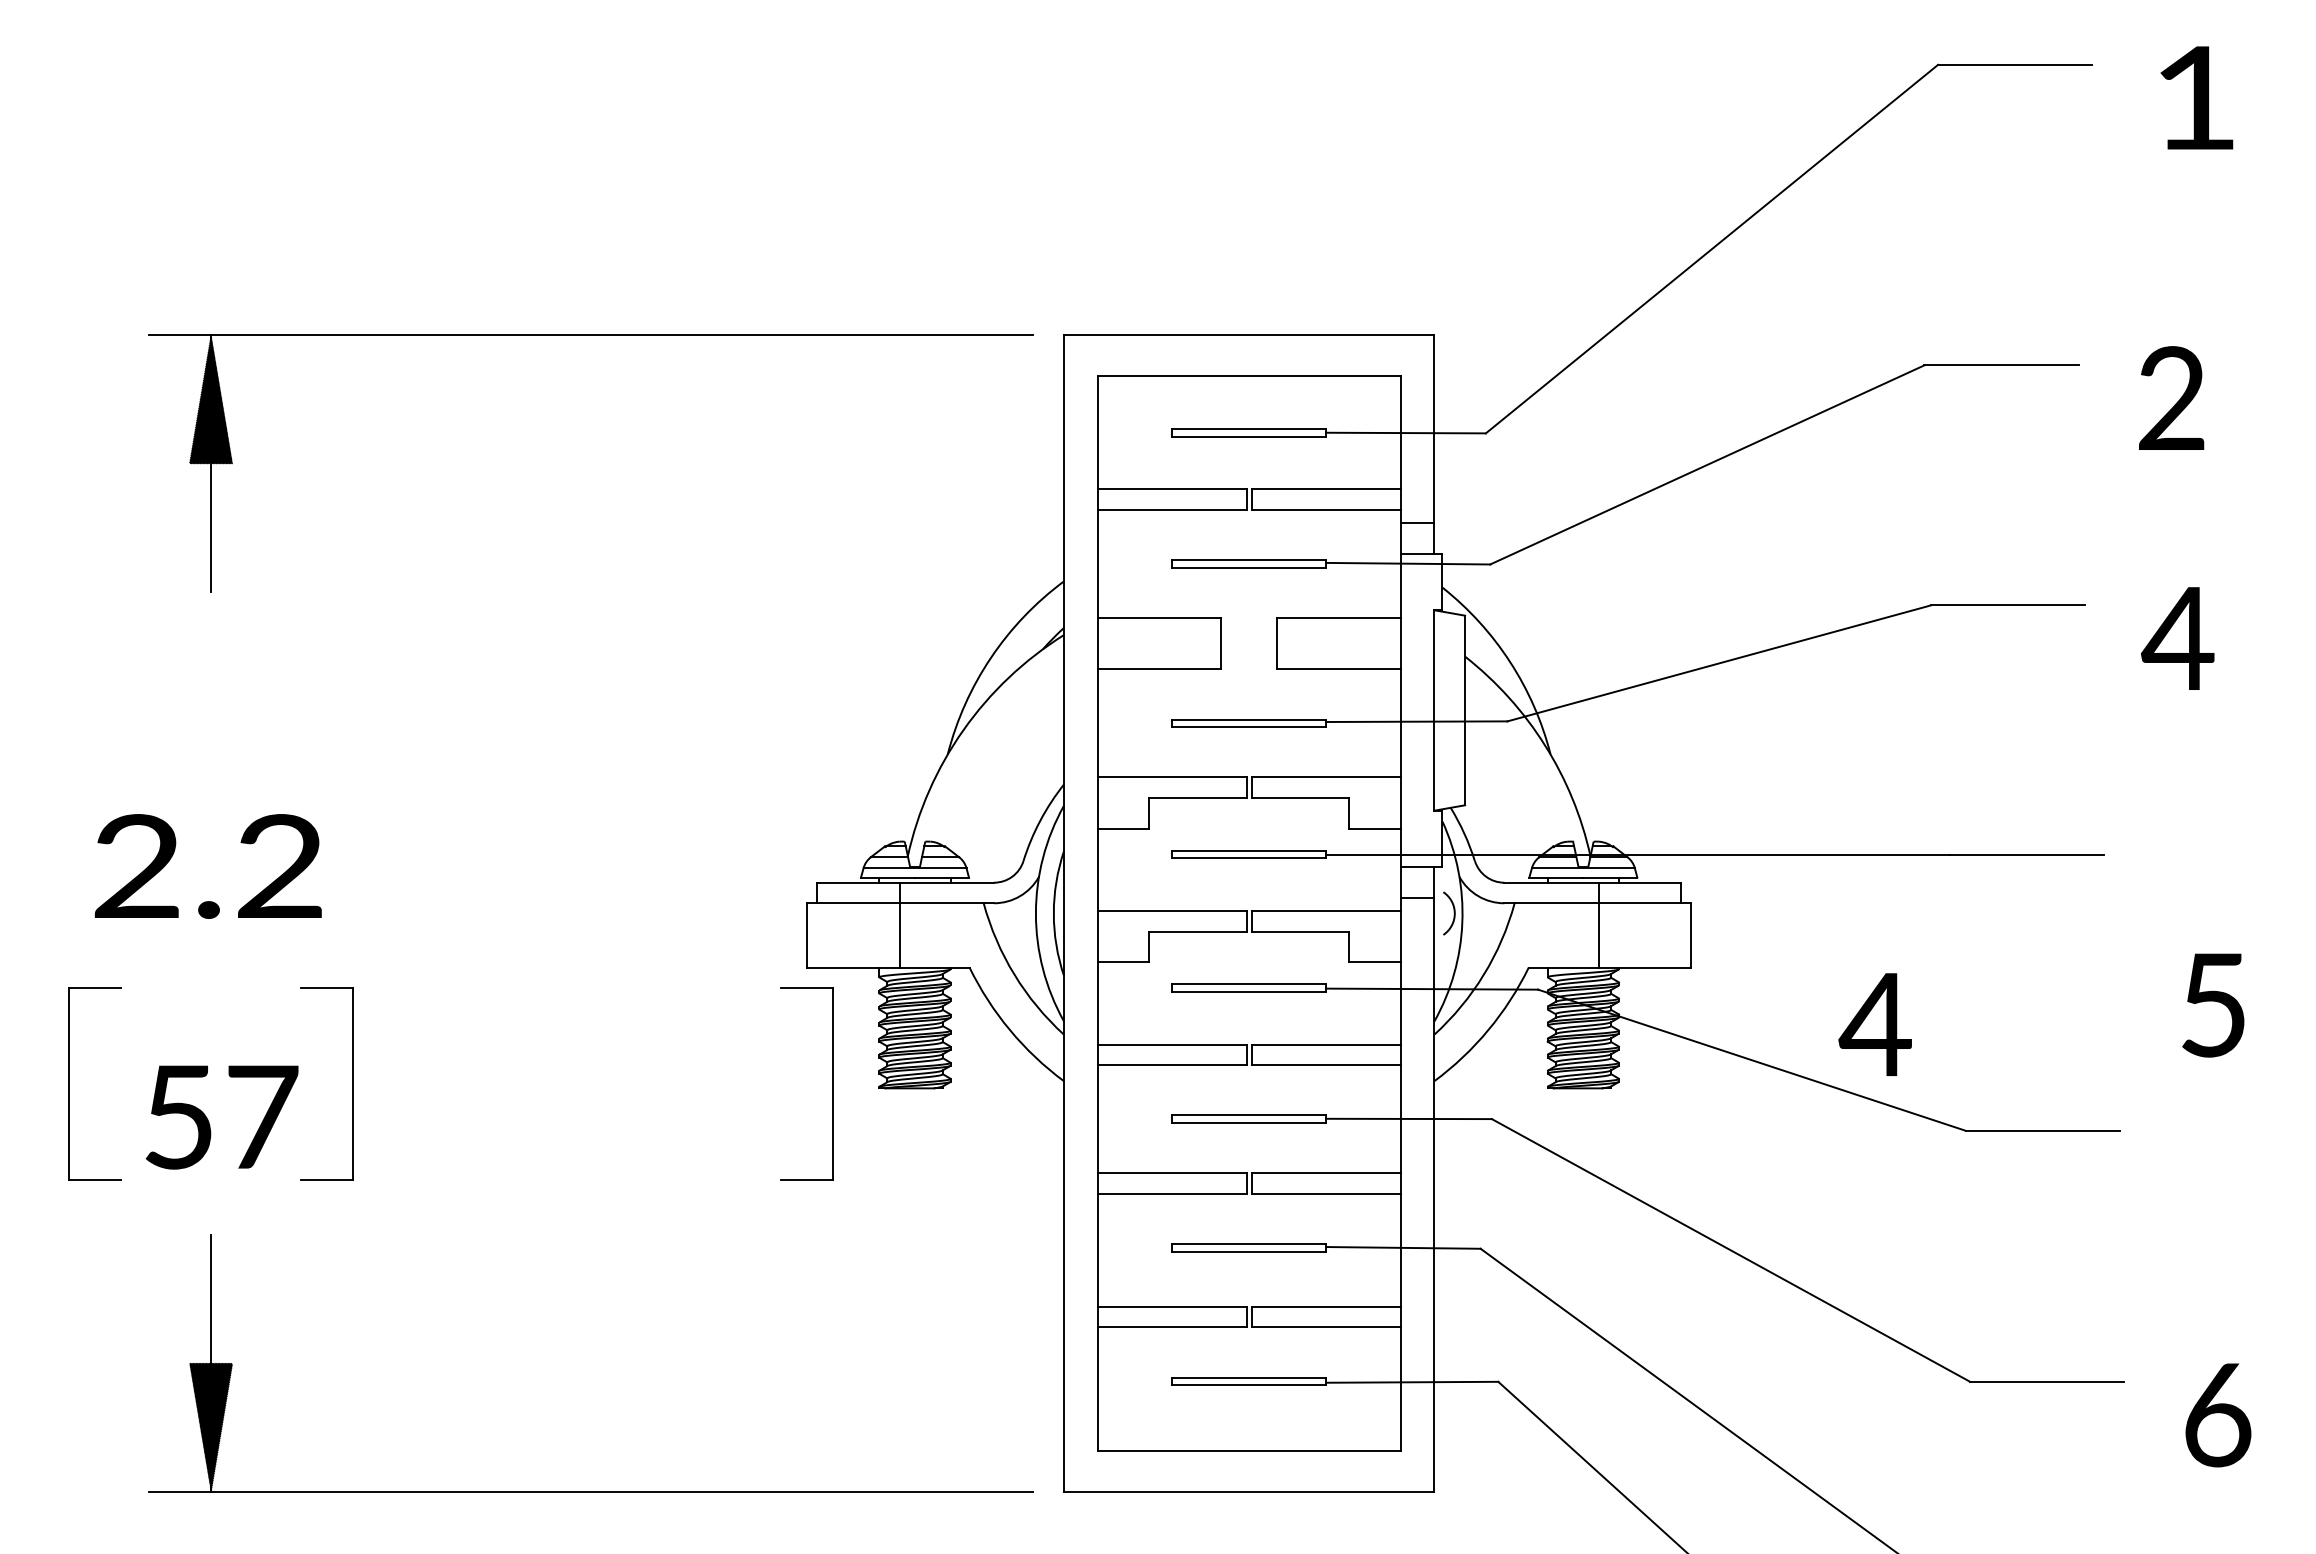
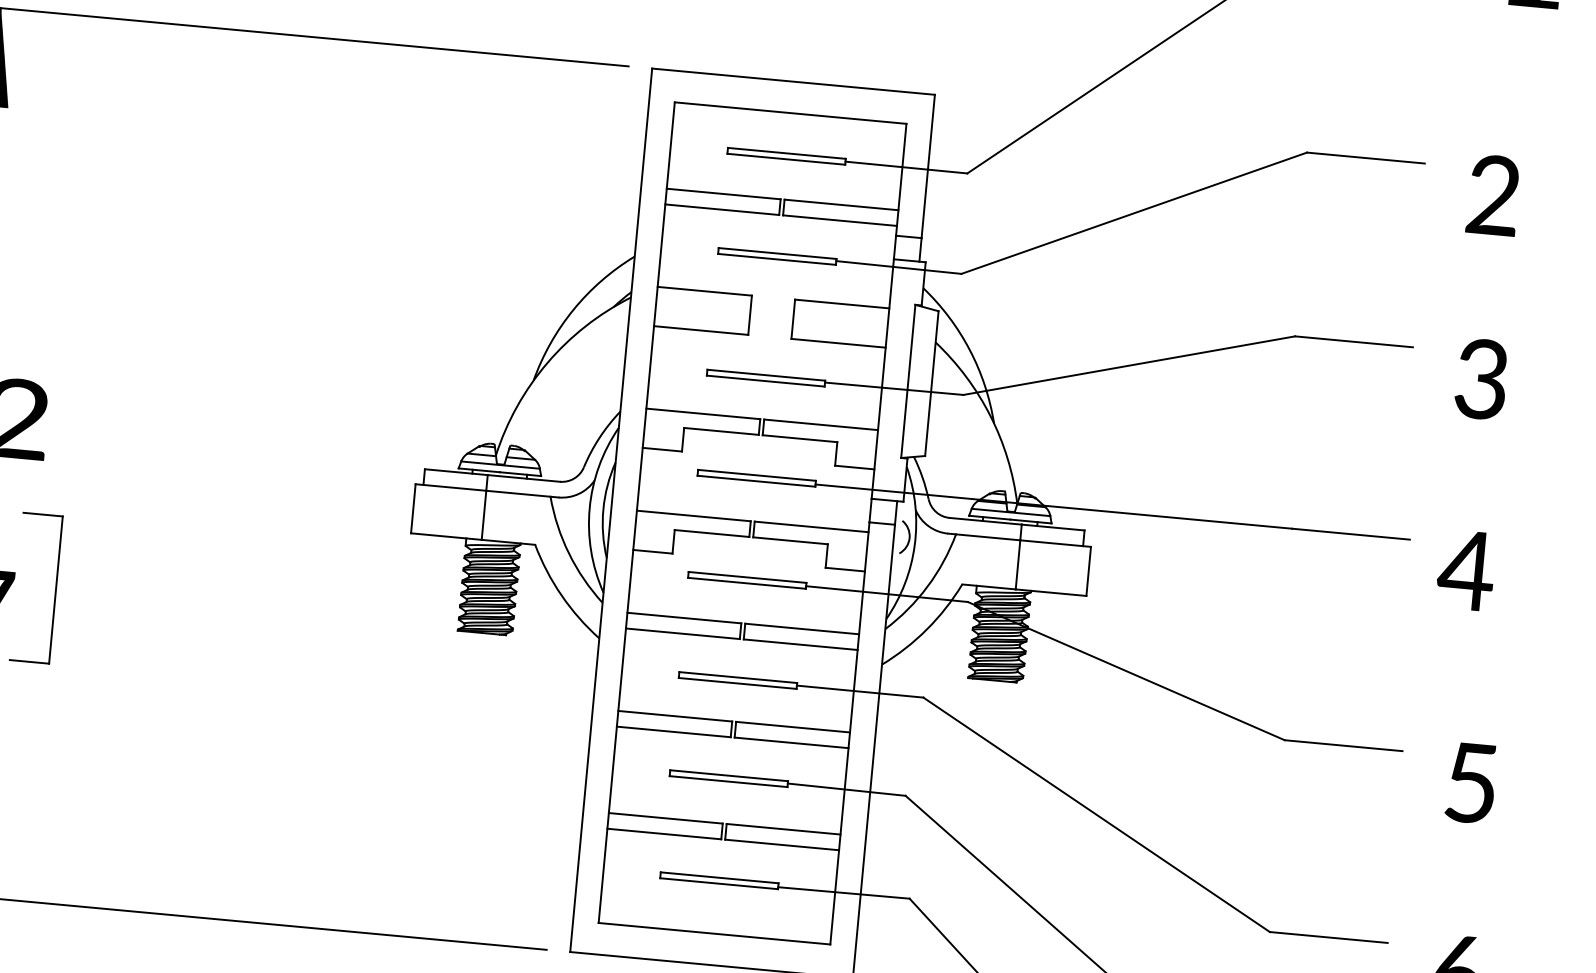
text: (2177, 638) -> (1481, 379), 4 -> 3
text: (2213, 1005) -> (1471, 783), moved
text: (1874, 1024) -> (1465, 570), moved
part: (832, 1083) -> (422, 623), removed

